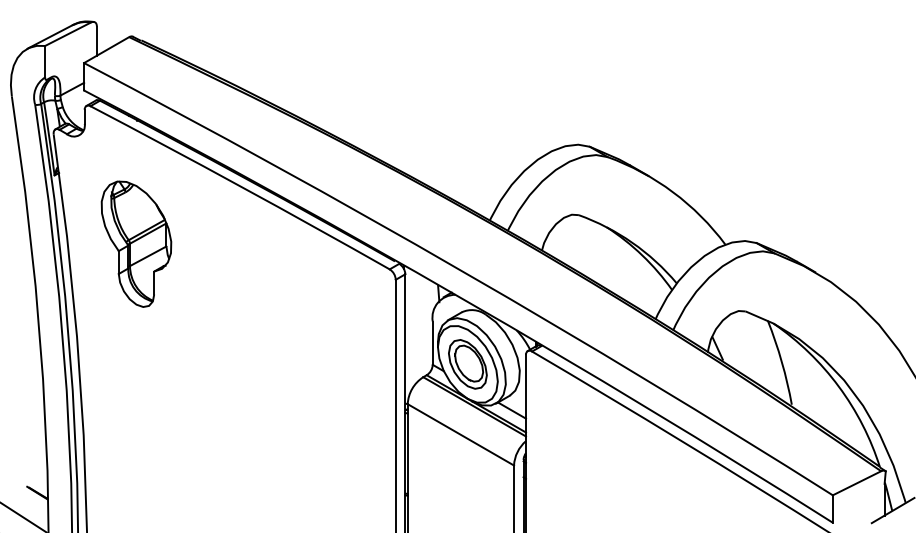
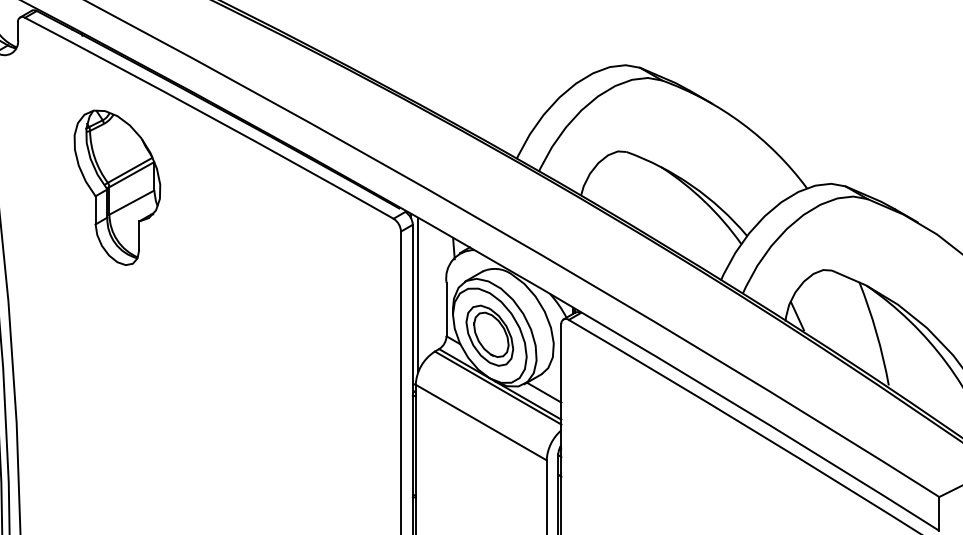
part: (136, 243) -> (117, 186), moved
line: (409, 330) -> (417, 294), added

